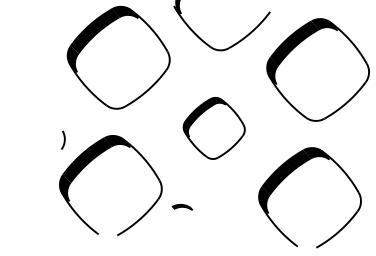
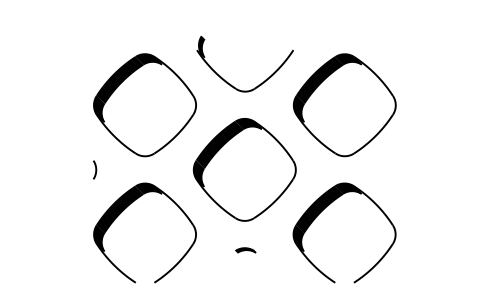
part: (214, 128) -> (244, 169), size x1.67
curve: (64, 139) -> (95, 169), moved
part: (182, 207) -> (245, 250), moved

